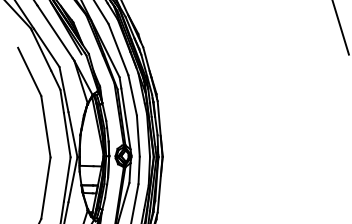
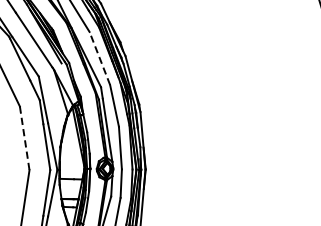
line: (118, 49) -> (99, 58), solid -> dashed
line: (45, 127) -> (24, 139), solid -> dashed

